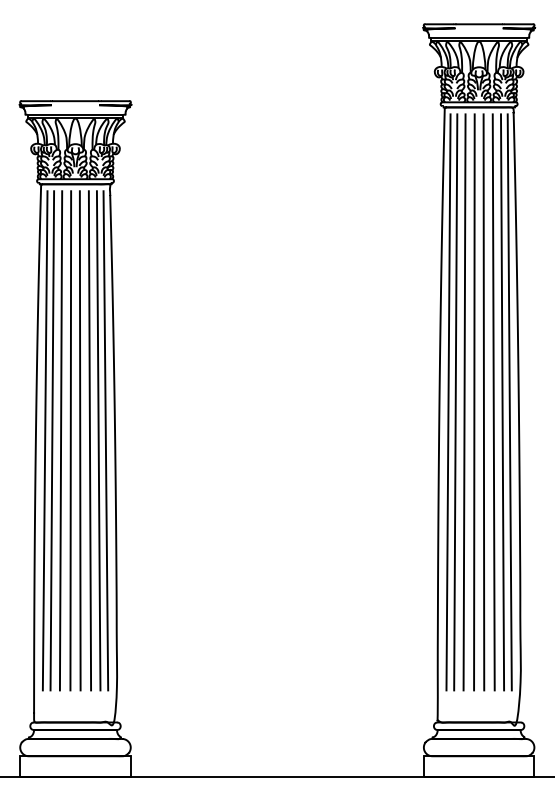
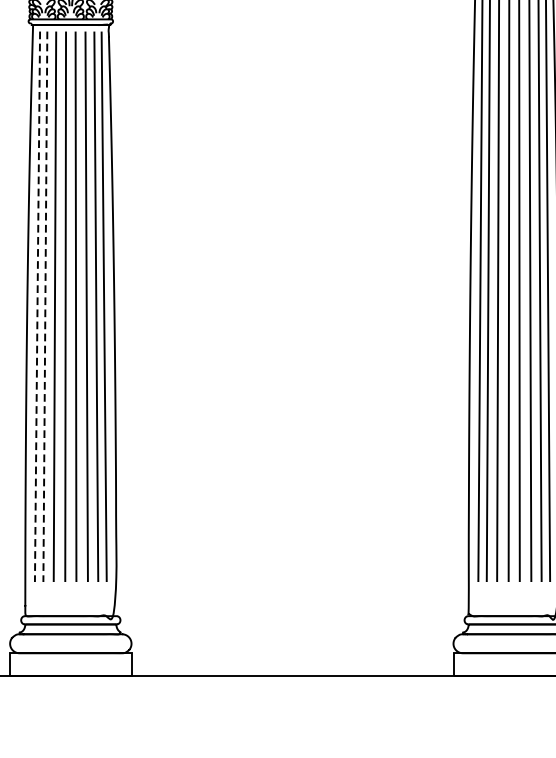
line: (45, 440) -> (37, 306), solid -> dashed
line: (52, 440) -> (45, 306), solid -> dashed

